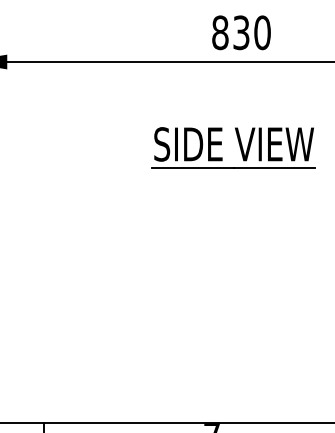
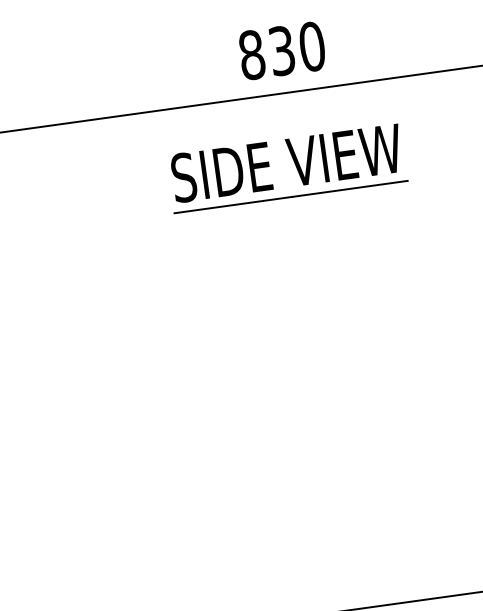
part: (233, 147) -> (286, 167), moved

